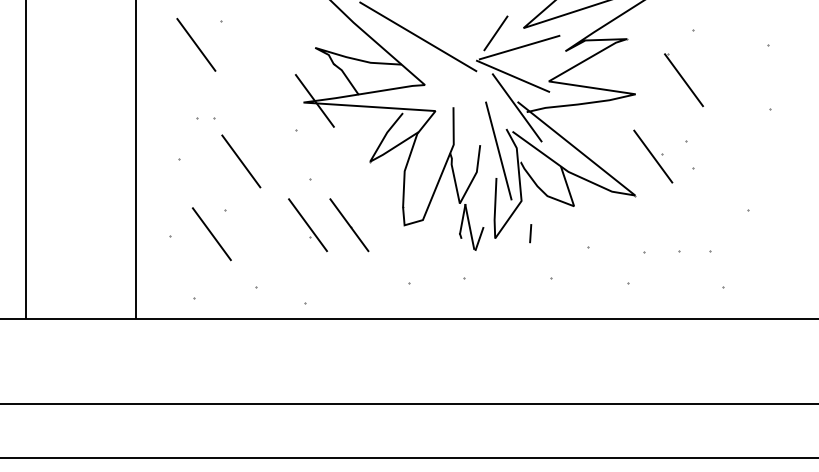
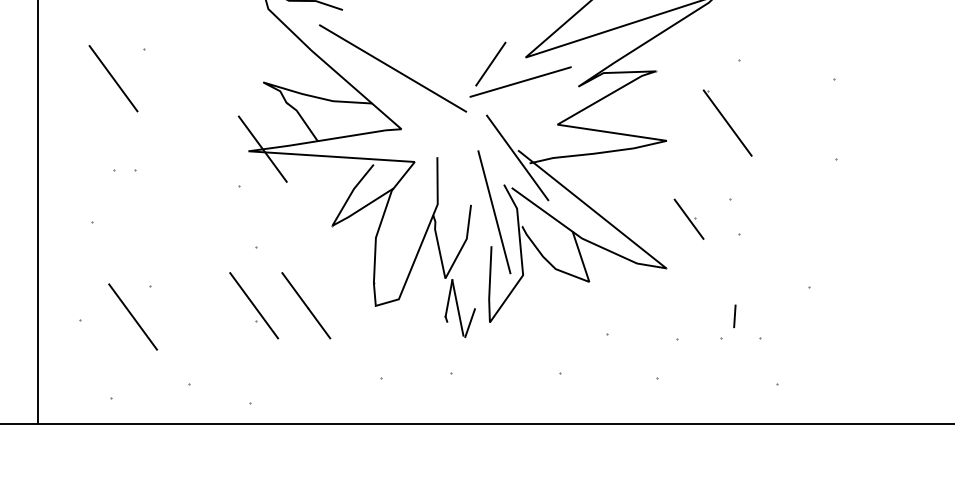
line: (512, 75) -> (511, 117), removed
part: (653, 156) -> (689, 219), size x0.6
line: (241, 161) -> (170, 225), removed
line: (530, 233) -> (734, 316), moved

